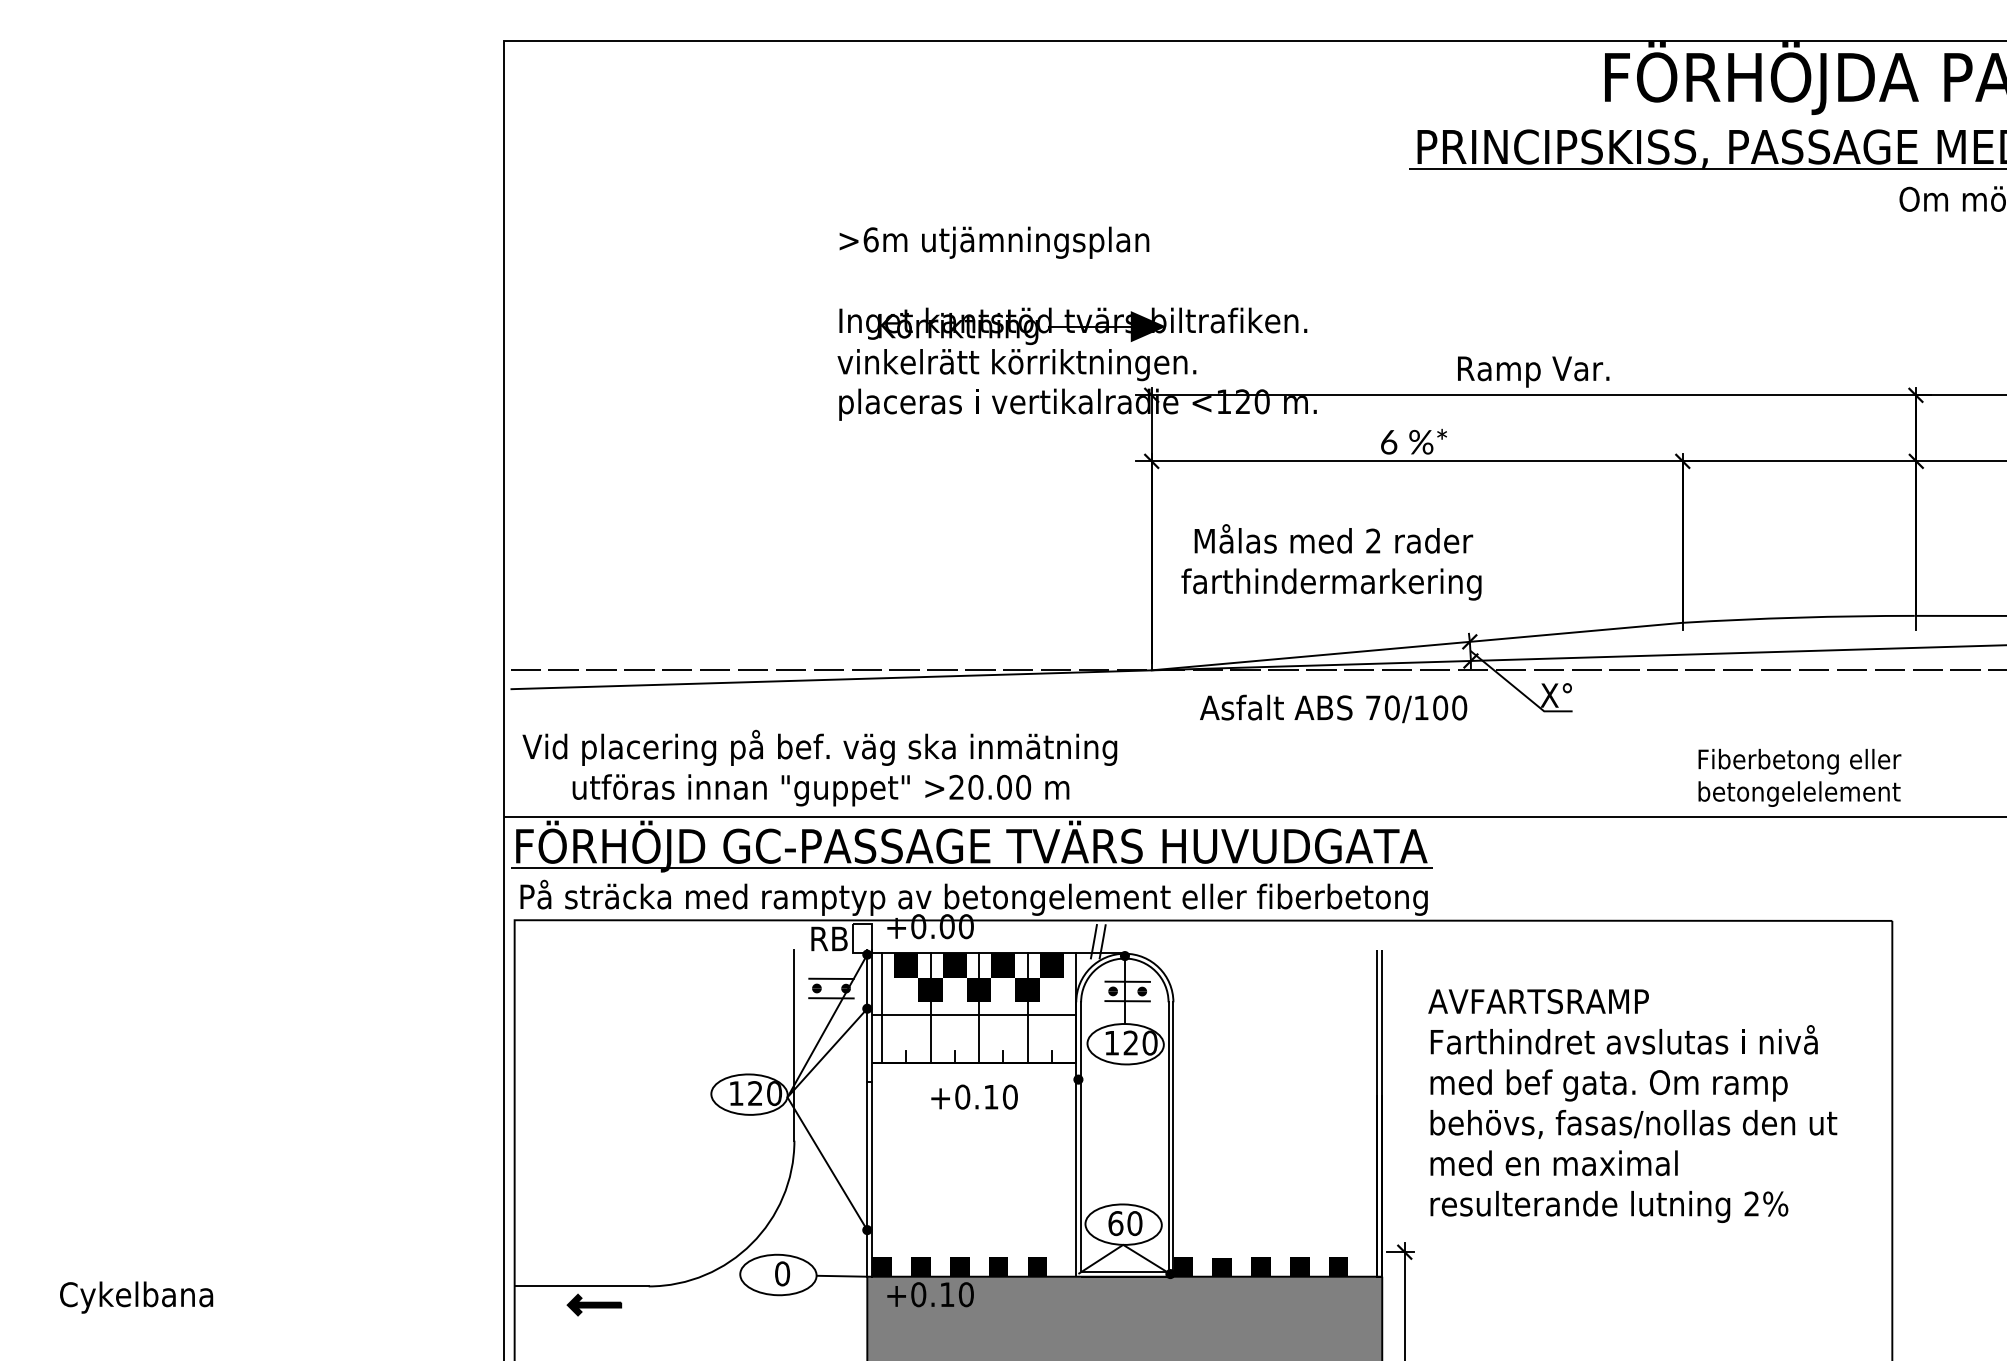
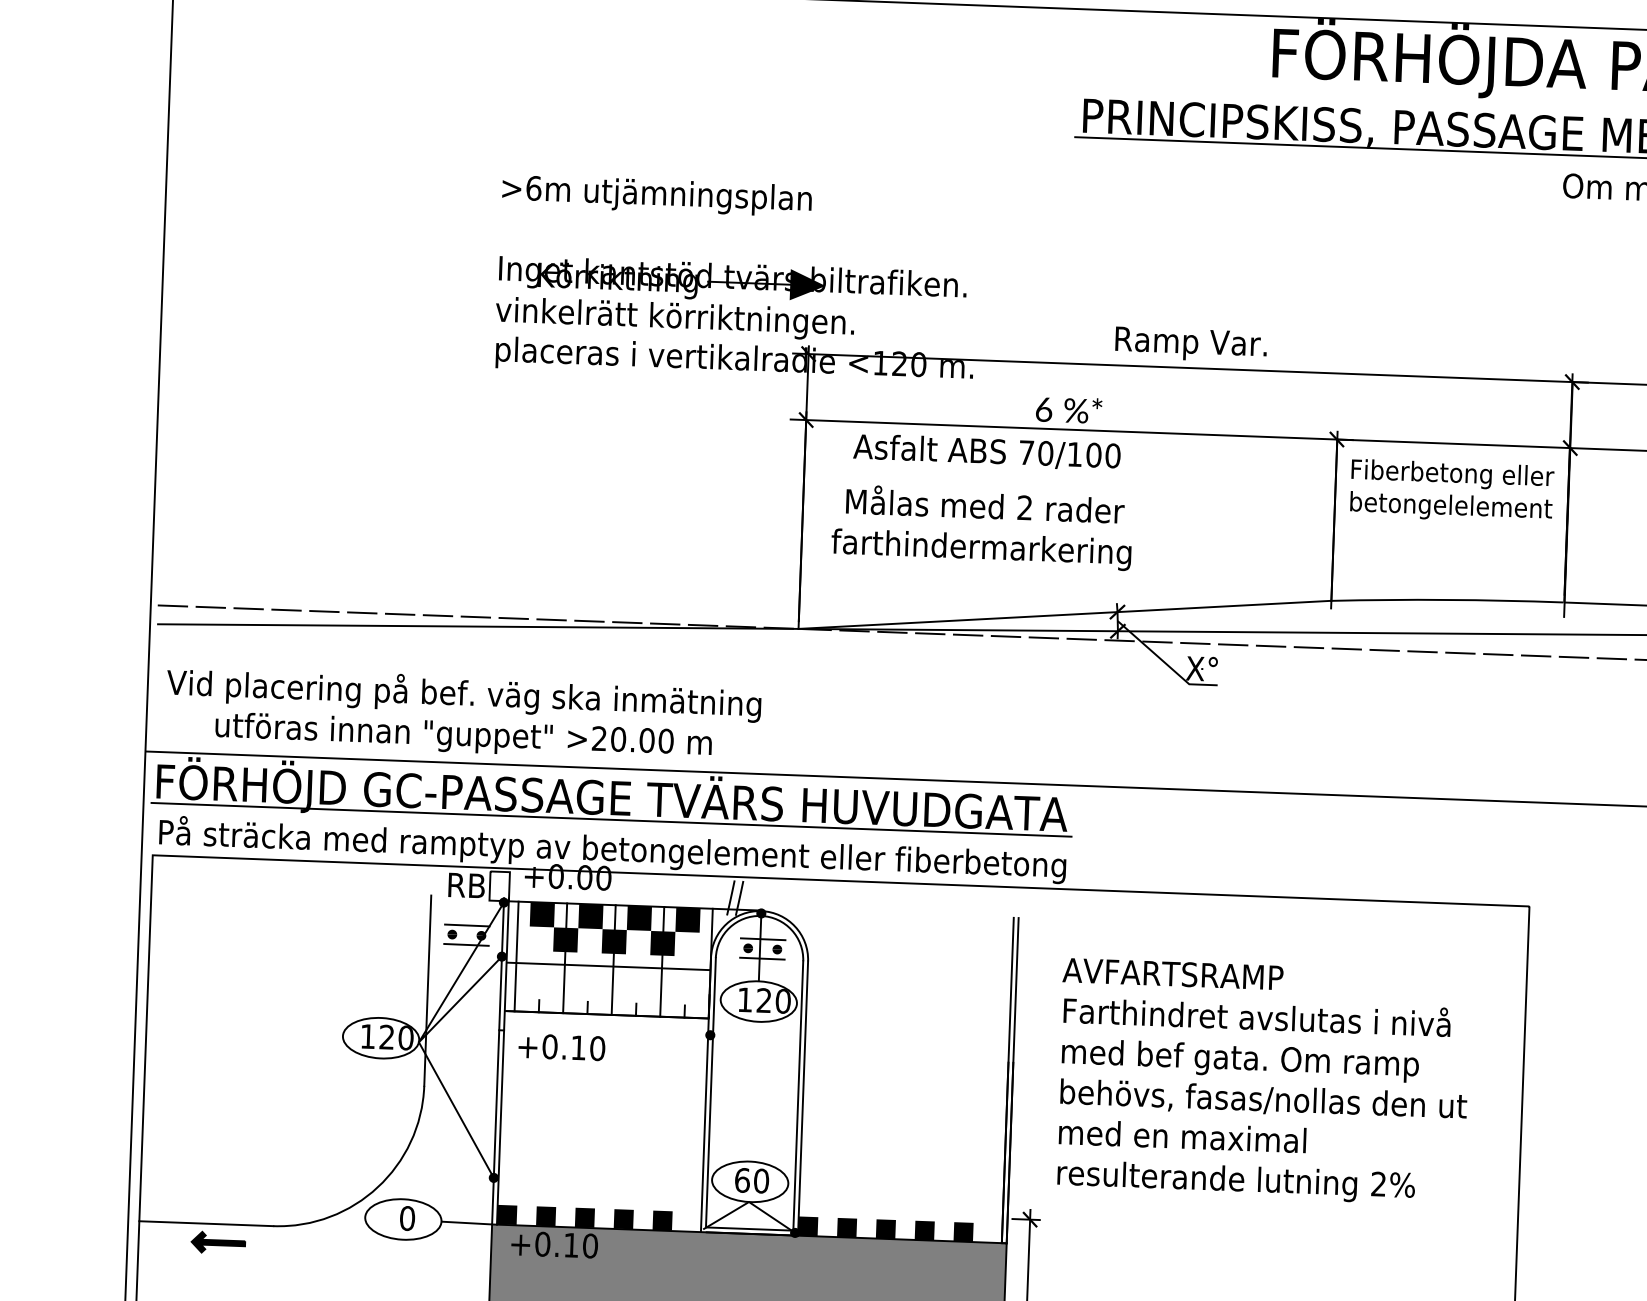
text: (1333, 708) -> (986, 451), moved
text: (1799, 777) -> (1451, 490), moved
text: (974, 1096) -> (561, 1046), moved

